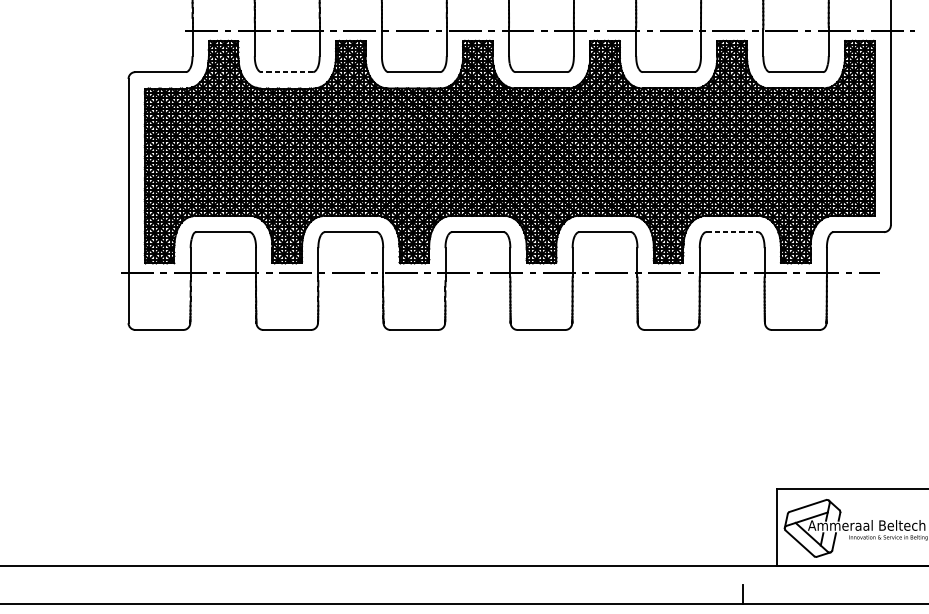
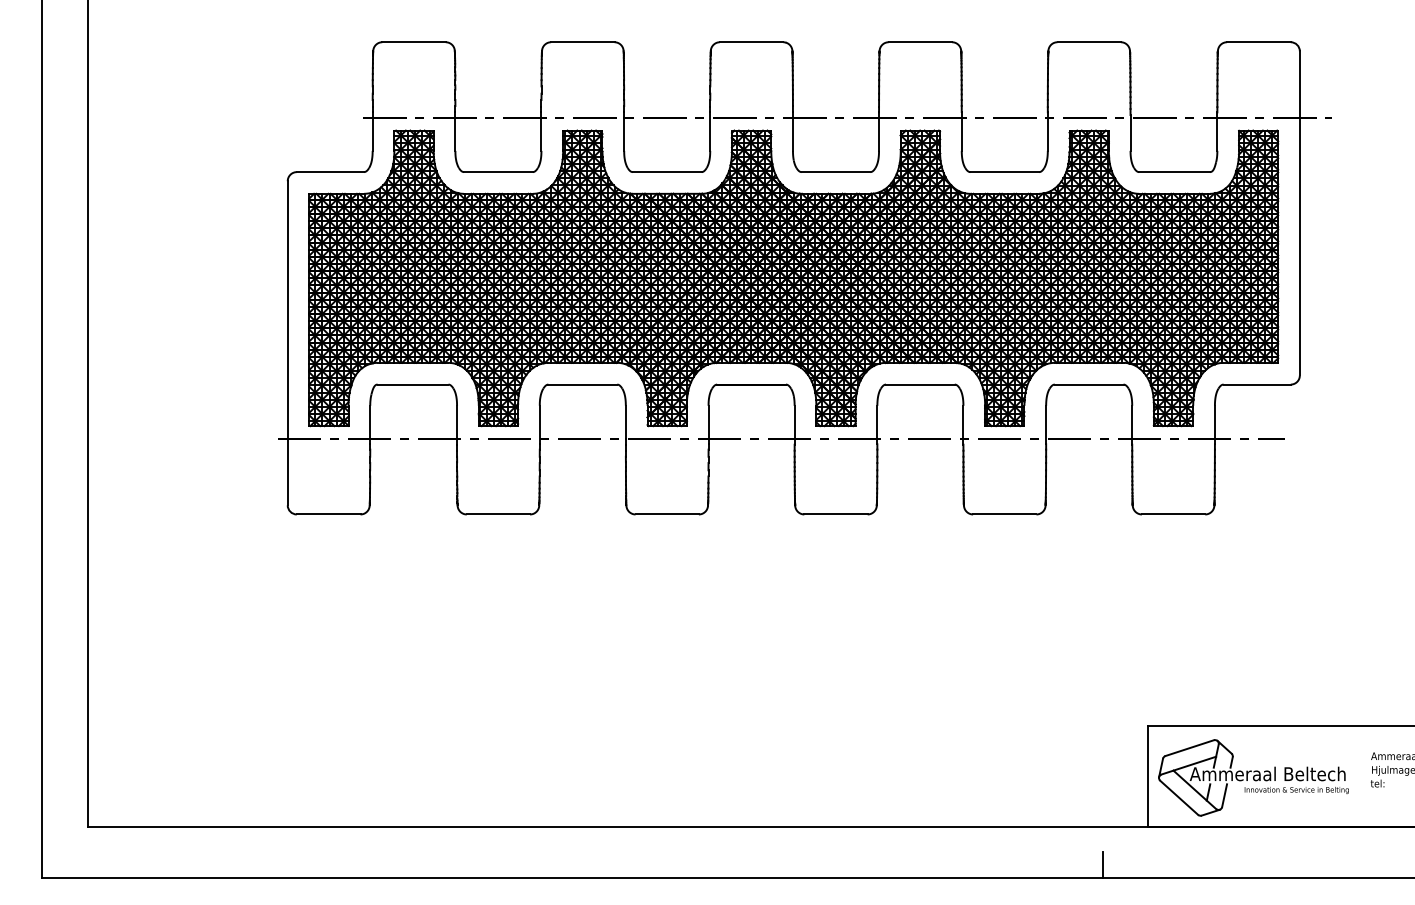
line: (286, 72) -> (497, 172), dashed -> solid
line: (732, 232) -> (1089, 384), dashed -> solid

